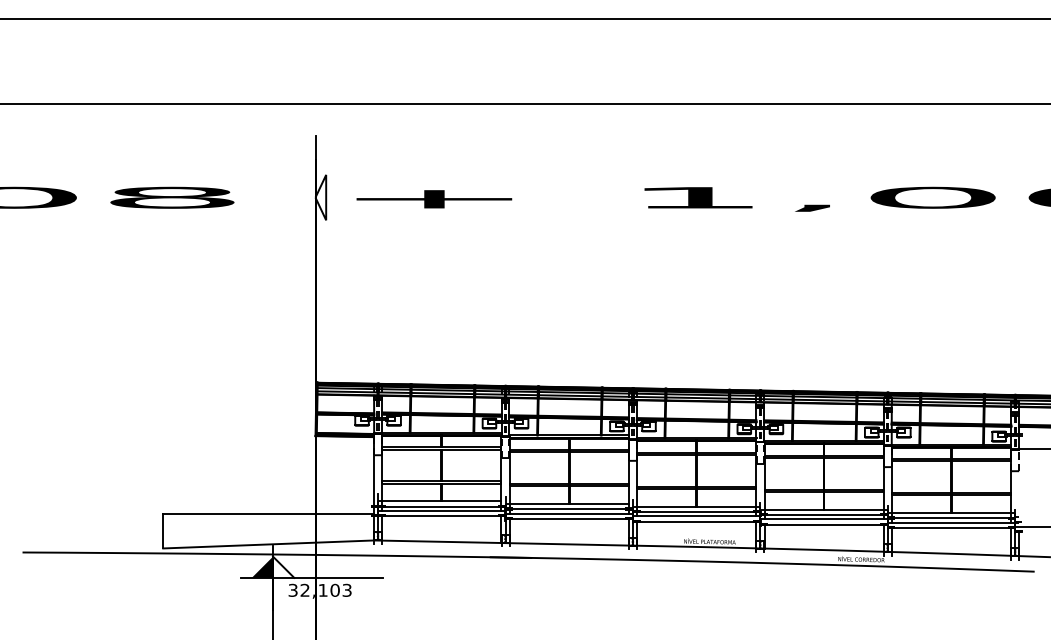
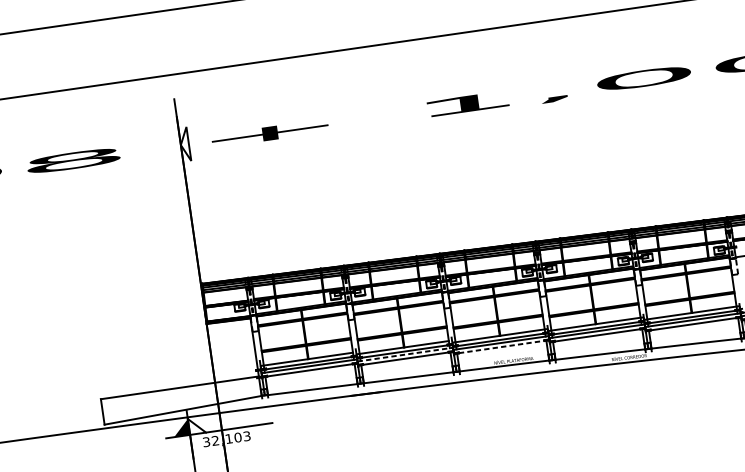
line: (569, 513) -> (405, 354), solid -> dashed
line: (697, 521) -> (502, 346), solid -> dashed

